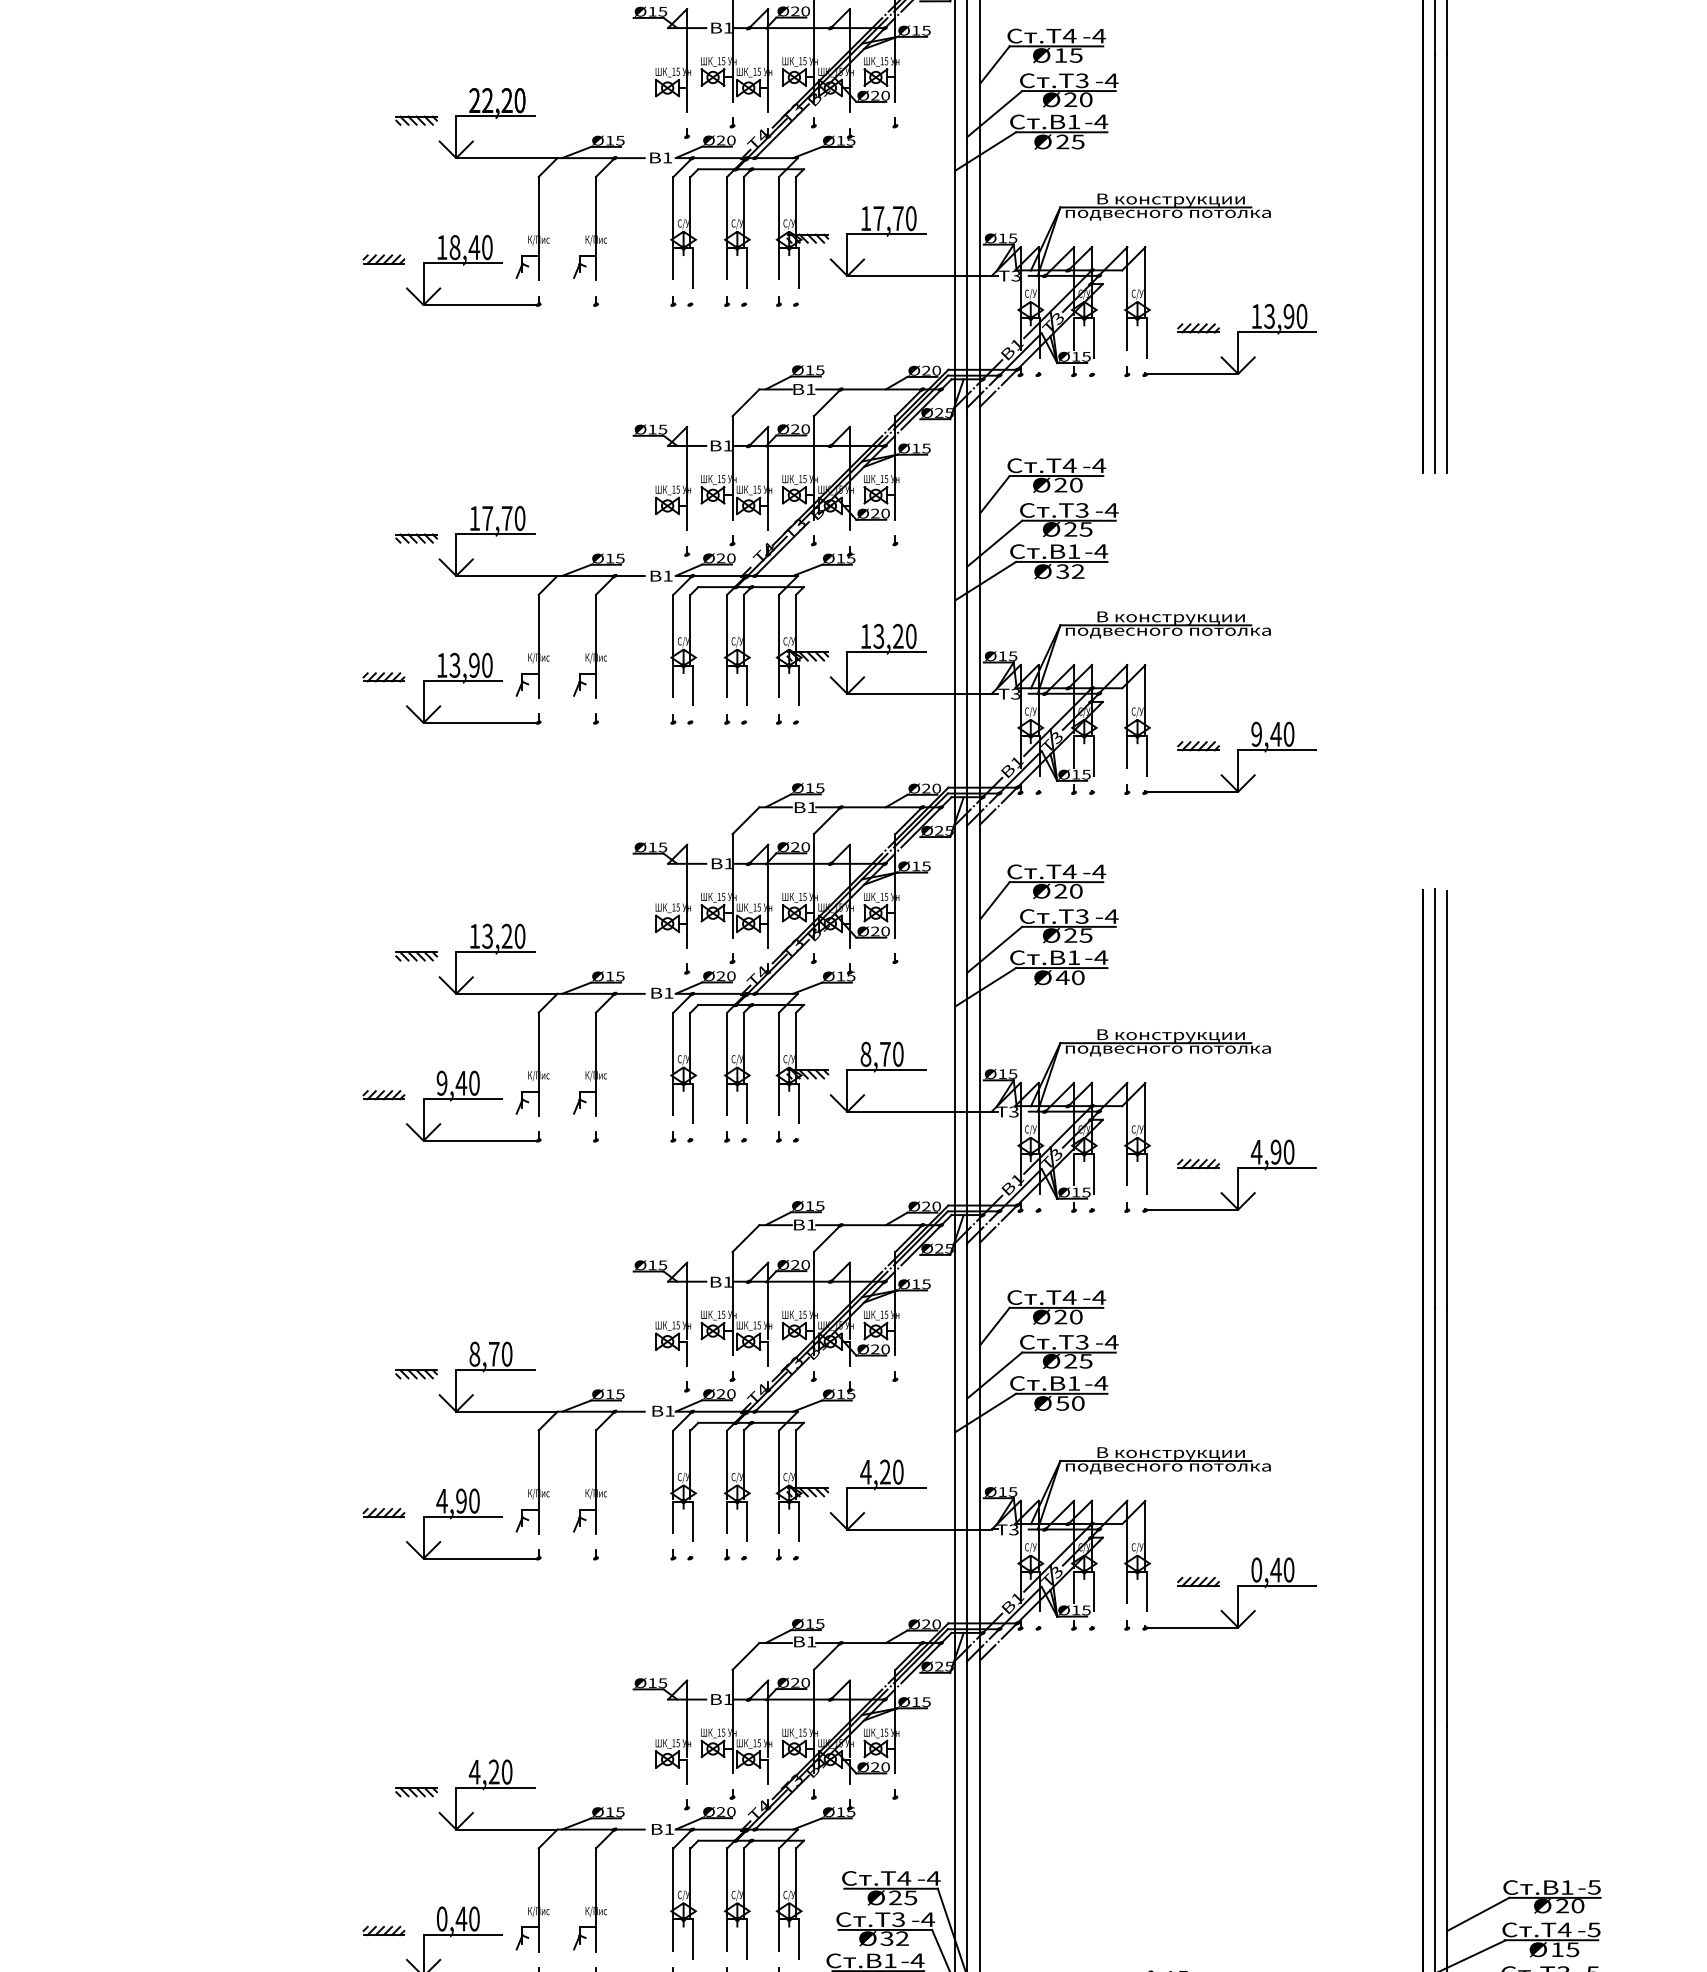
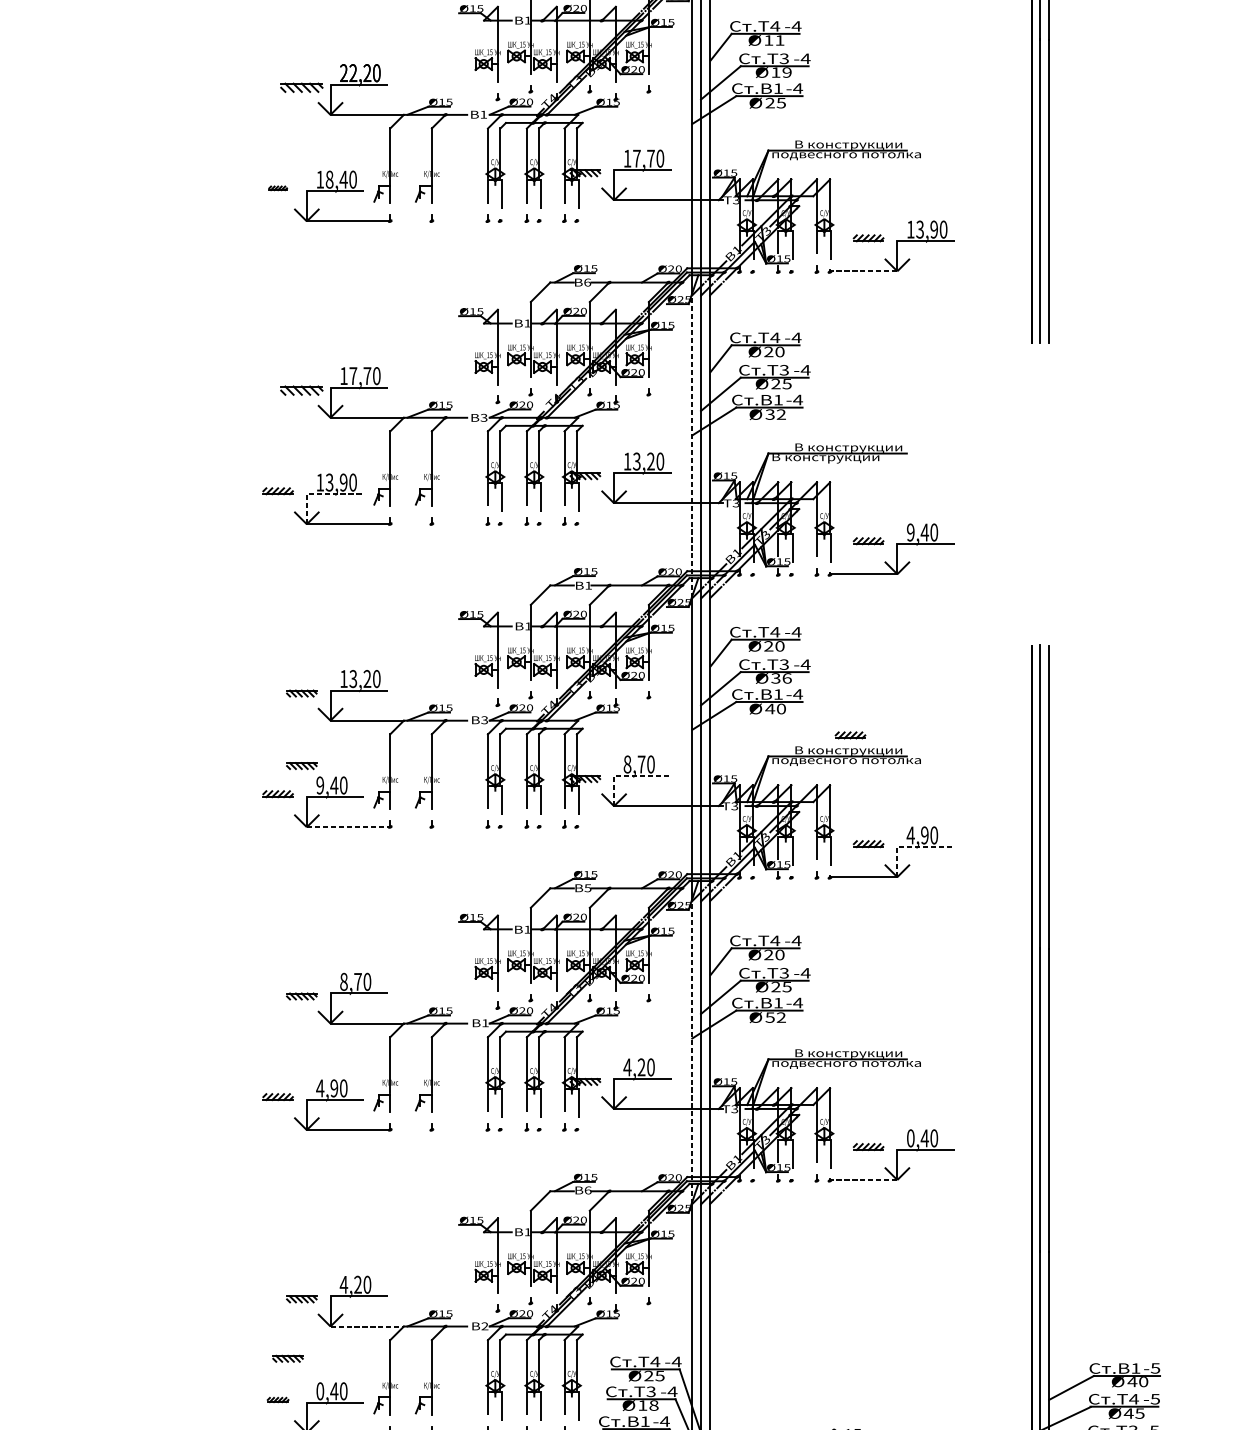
text: (1075, 55) -> (779, 40), 15 -> 11
text: (1078, 99) -> (781, 72), 20 -> 19
part: (416, 120) -> (301, 87), size x1.4
part: (383, 259) -> (277, 188), size x0.6
line: (1191, 373) -> (863, 270), solid -> dashed
text: (810, 389) -> (587, 282), B1 -> B6
part: (416, 538) -> (301, 390), size x1.4
text: (667, 575) -> (483, 417), B1 -> B3
line: (955, 616) -> (692, 447), solid -> dashed
text: (1167, 632) -> (846, 458), подвесного потолка -> В конструкции
line: (442, 681) -> (320, 494), solid -> dashed
text: (1078, 935) -> (781, 678), 25 -> 36
text: (668, 992) -> (484, 719), B1 -> B3
part: (1173, 1014) -> (850, 735), added
part: (416, 1056) -> (301, 766), added
line: (866, 1070) -> (627, 776), solid -> dashed
line: (481, 1140) -> (348, 826), solid -> dashed
line: (1257, 1168) -> (911, 847), solid -> dashed
text: (811, 1224) -> (588, 887), B1 -> B5
text: (1077, 1403) -> (780, 1017), 50 -> 52
line: (955, 1451) -> (692, 1052), solid -> dashed
line: (1191, 1627) -> (863, 1180), solid -> dashed
text: (811, 1641) -> (588, 1190), B1 -> B6
text: (669, 1828) -> (485, 1325), B1 -> B2
line: (506, 1829) -> (366, 1326), solid -> dashed
part: (397, 1874) -> (287, 1359), added
text: (1562, 1906) -> (1132, 1382), 20 -> 40
part: (383, 1930) -> (277, 1399), size x0.7
text: (894, 1938) -> (648, 1405), 32 -> 18
text: (1557, 1949) -> (1128, 1413), 15 -> 45

